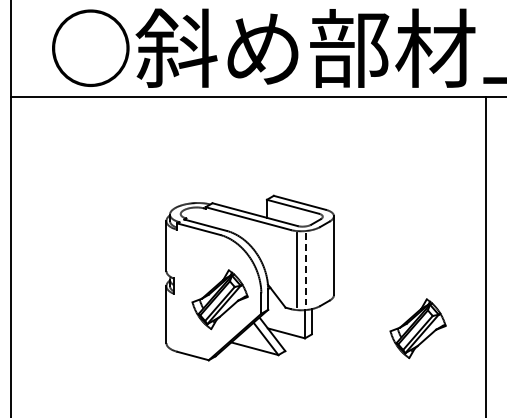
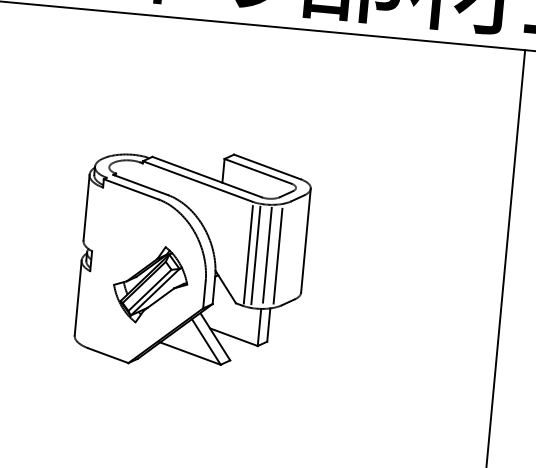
line: (305, 269) -> (266, 255), dashed -> solid
line: (314, 269) -> (278, 256), added
line: (291, 270) -> (248, 255), added
part: (417, 328) -> (407, 346), removed

